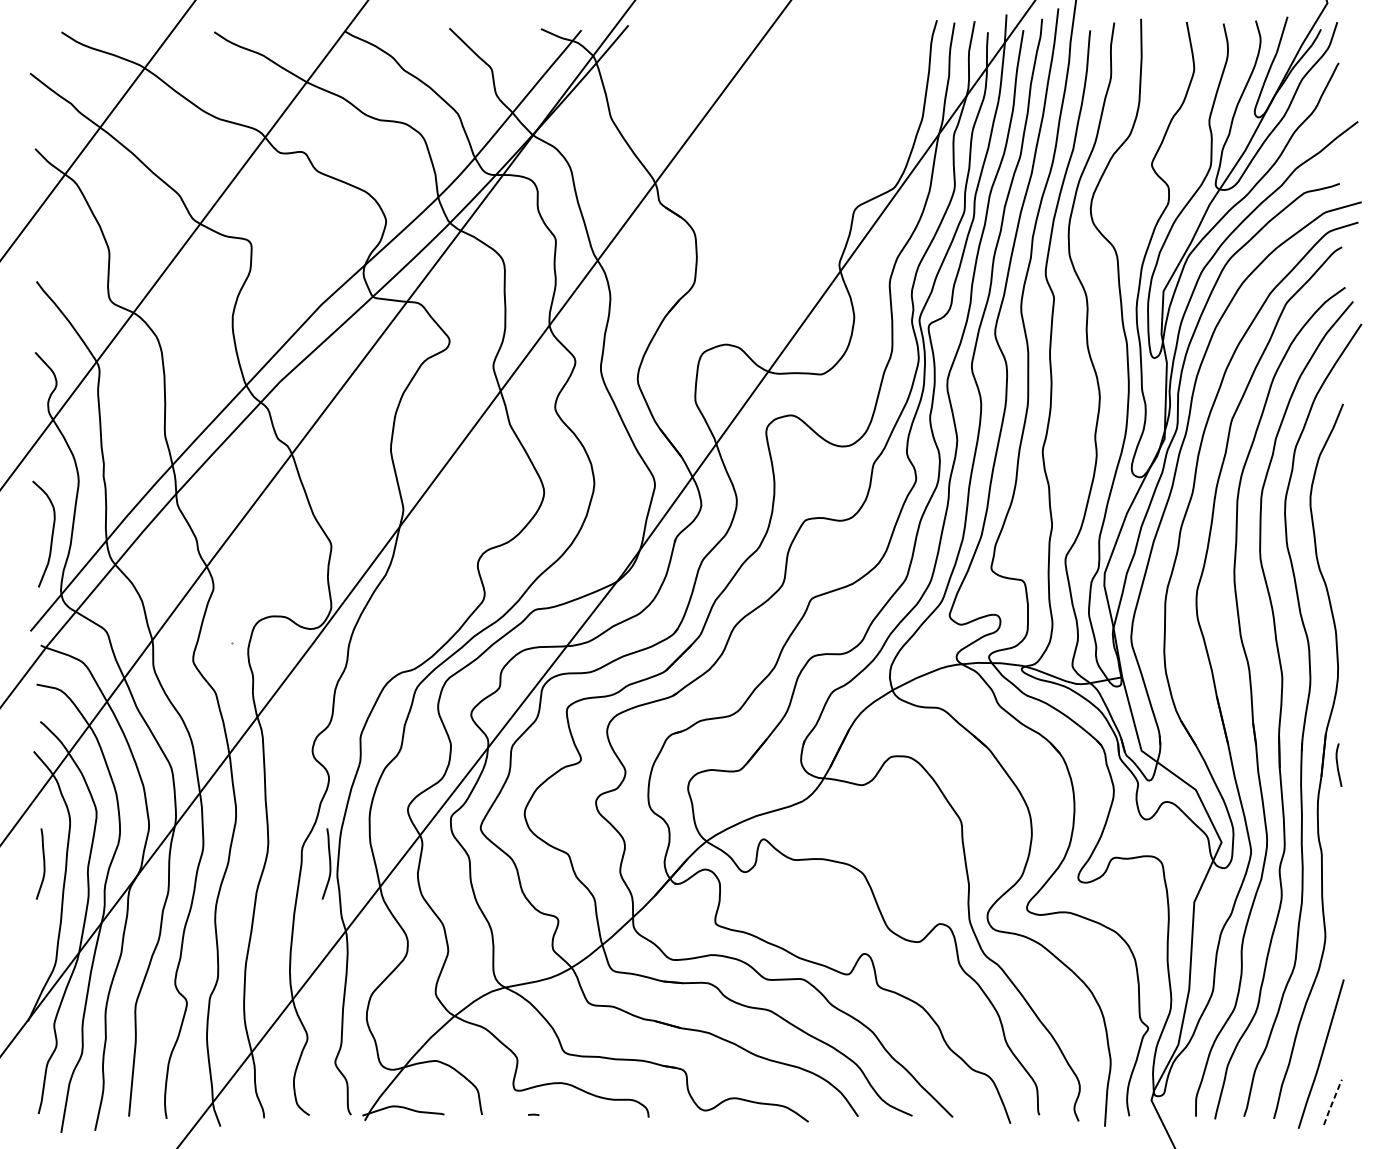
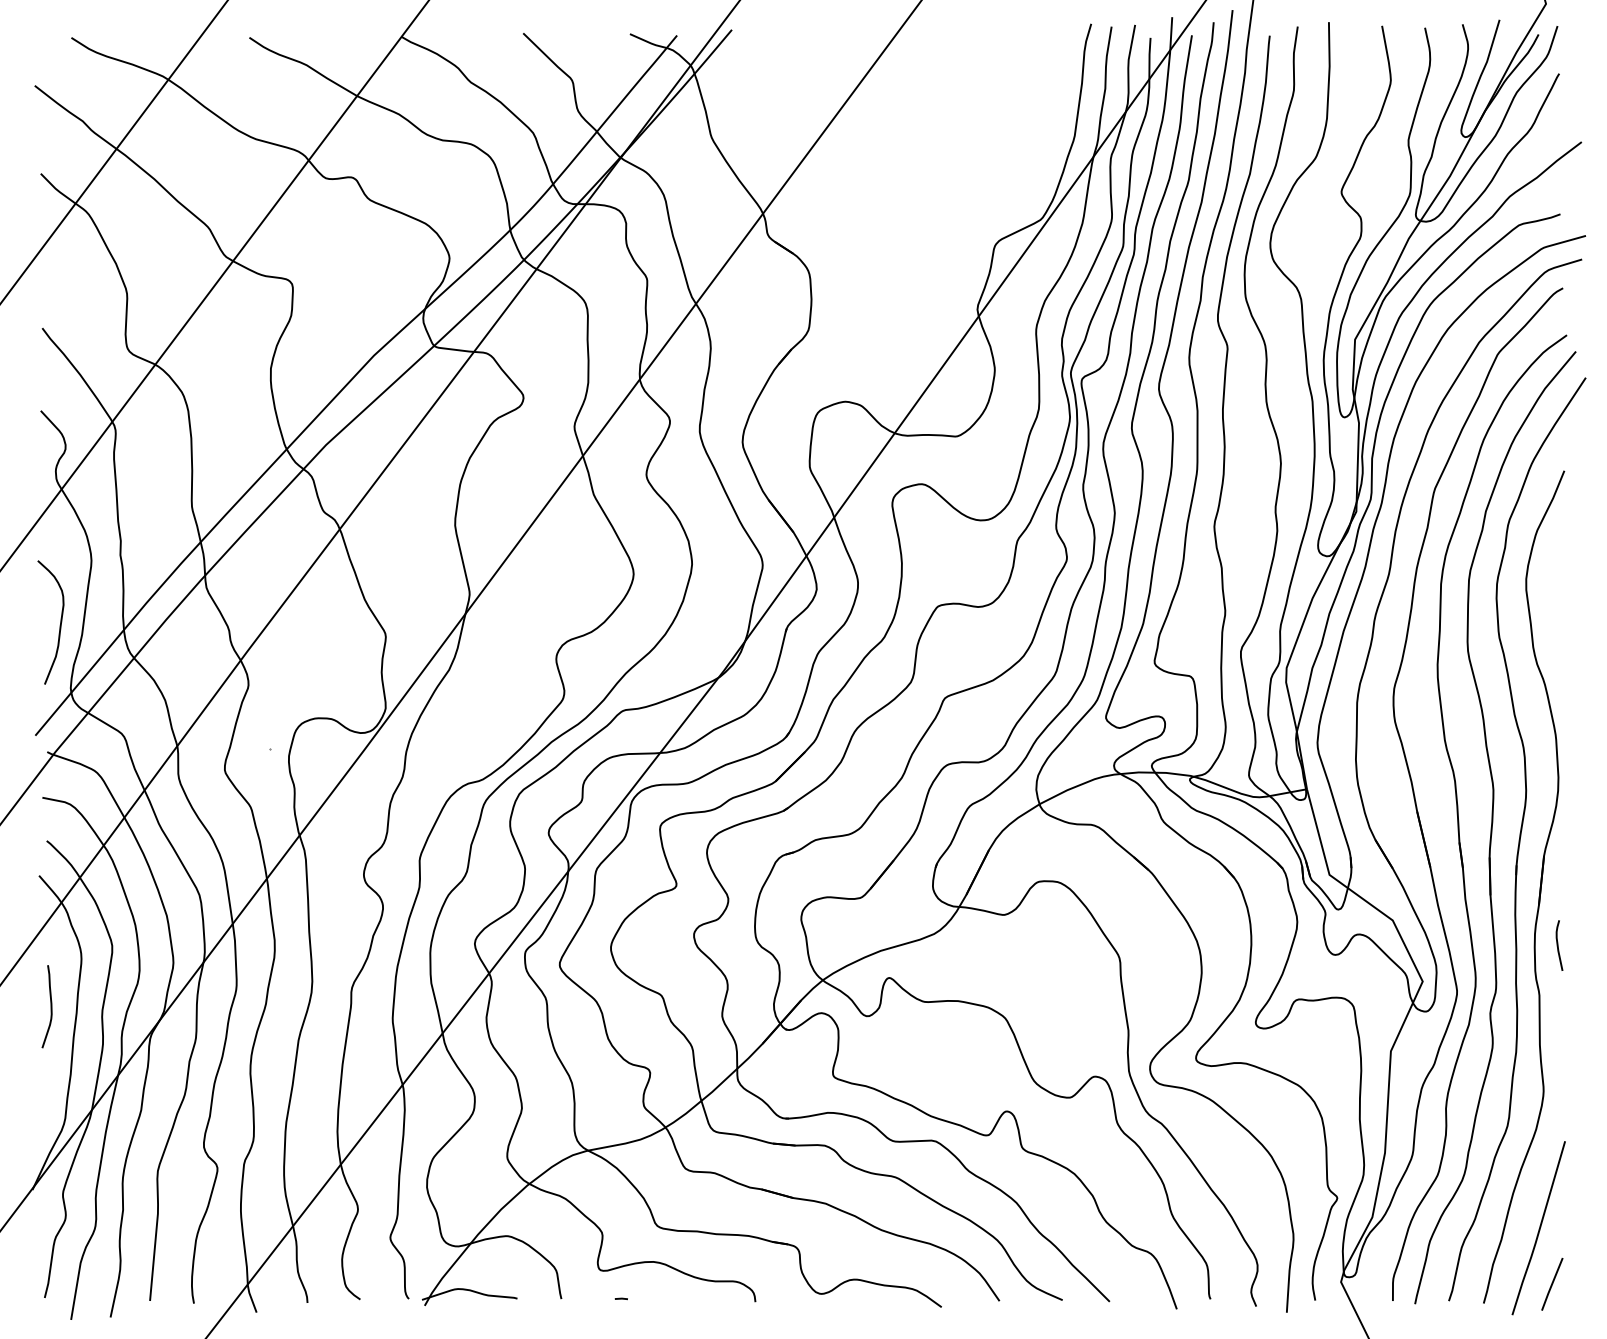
curve: (1338, 765) -> (1558, 945), moved
curve: (329, 863) -> (383, 1006), removed
line: (1333, 1102) -> (1552, 1284), dashed -> solid

